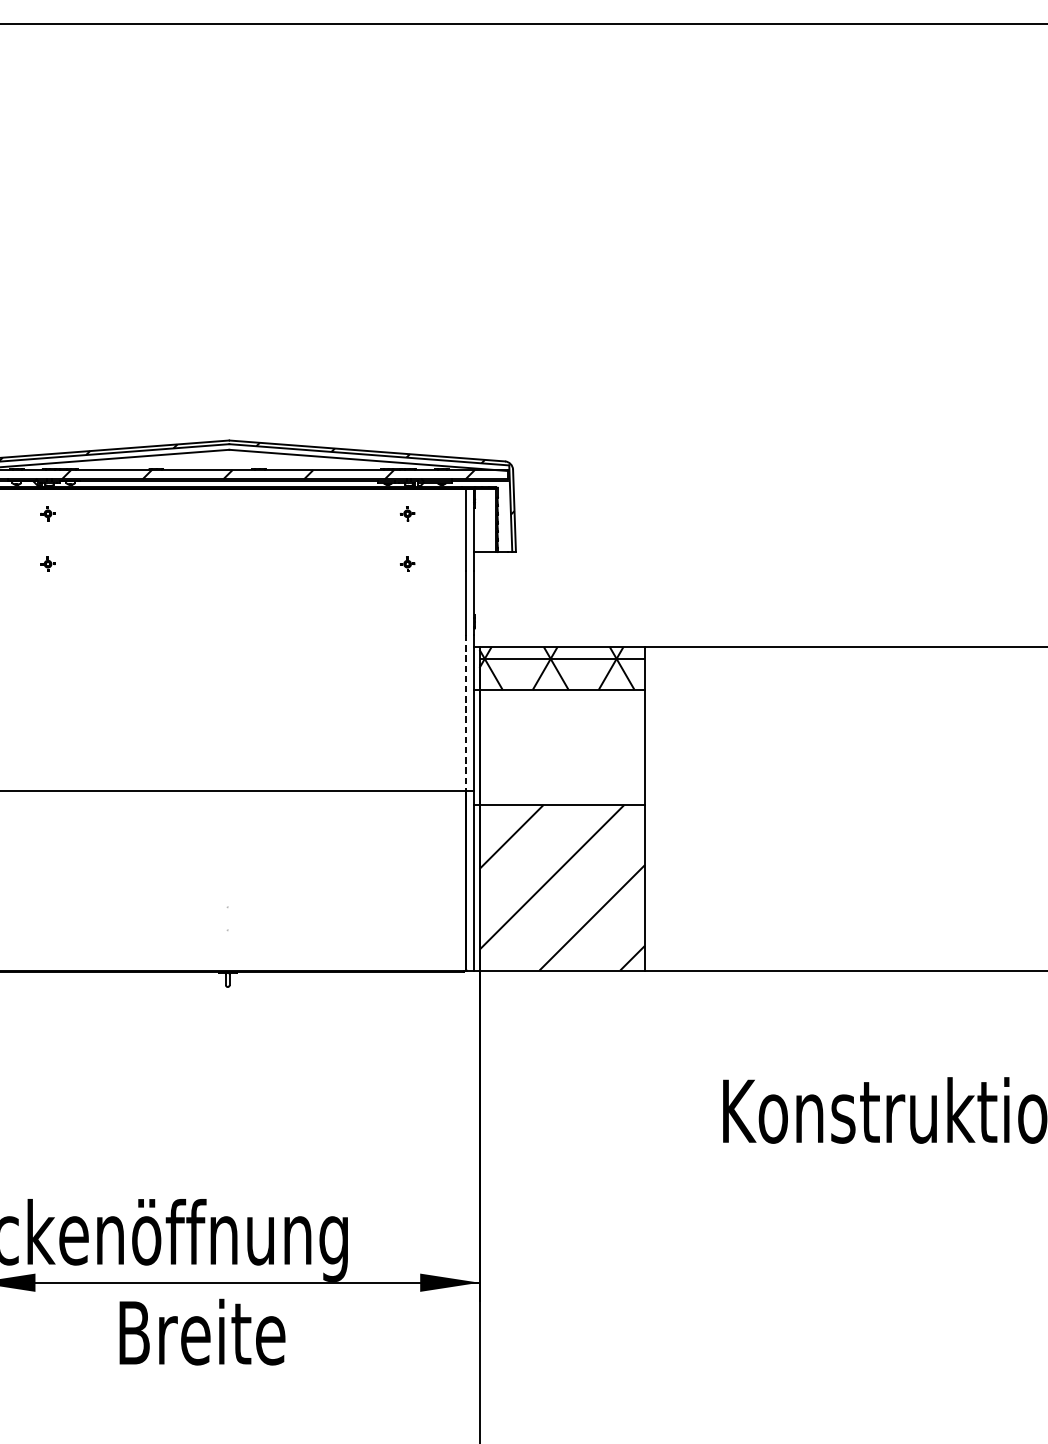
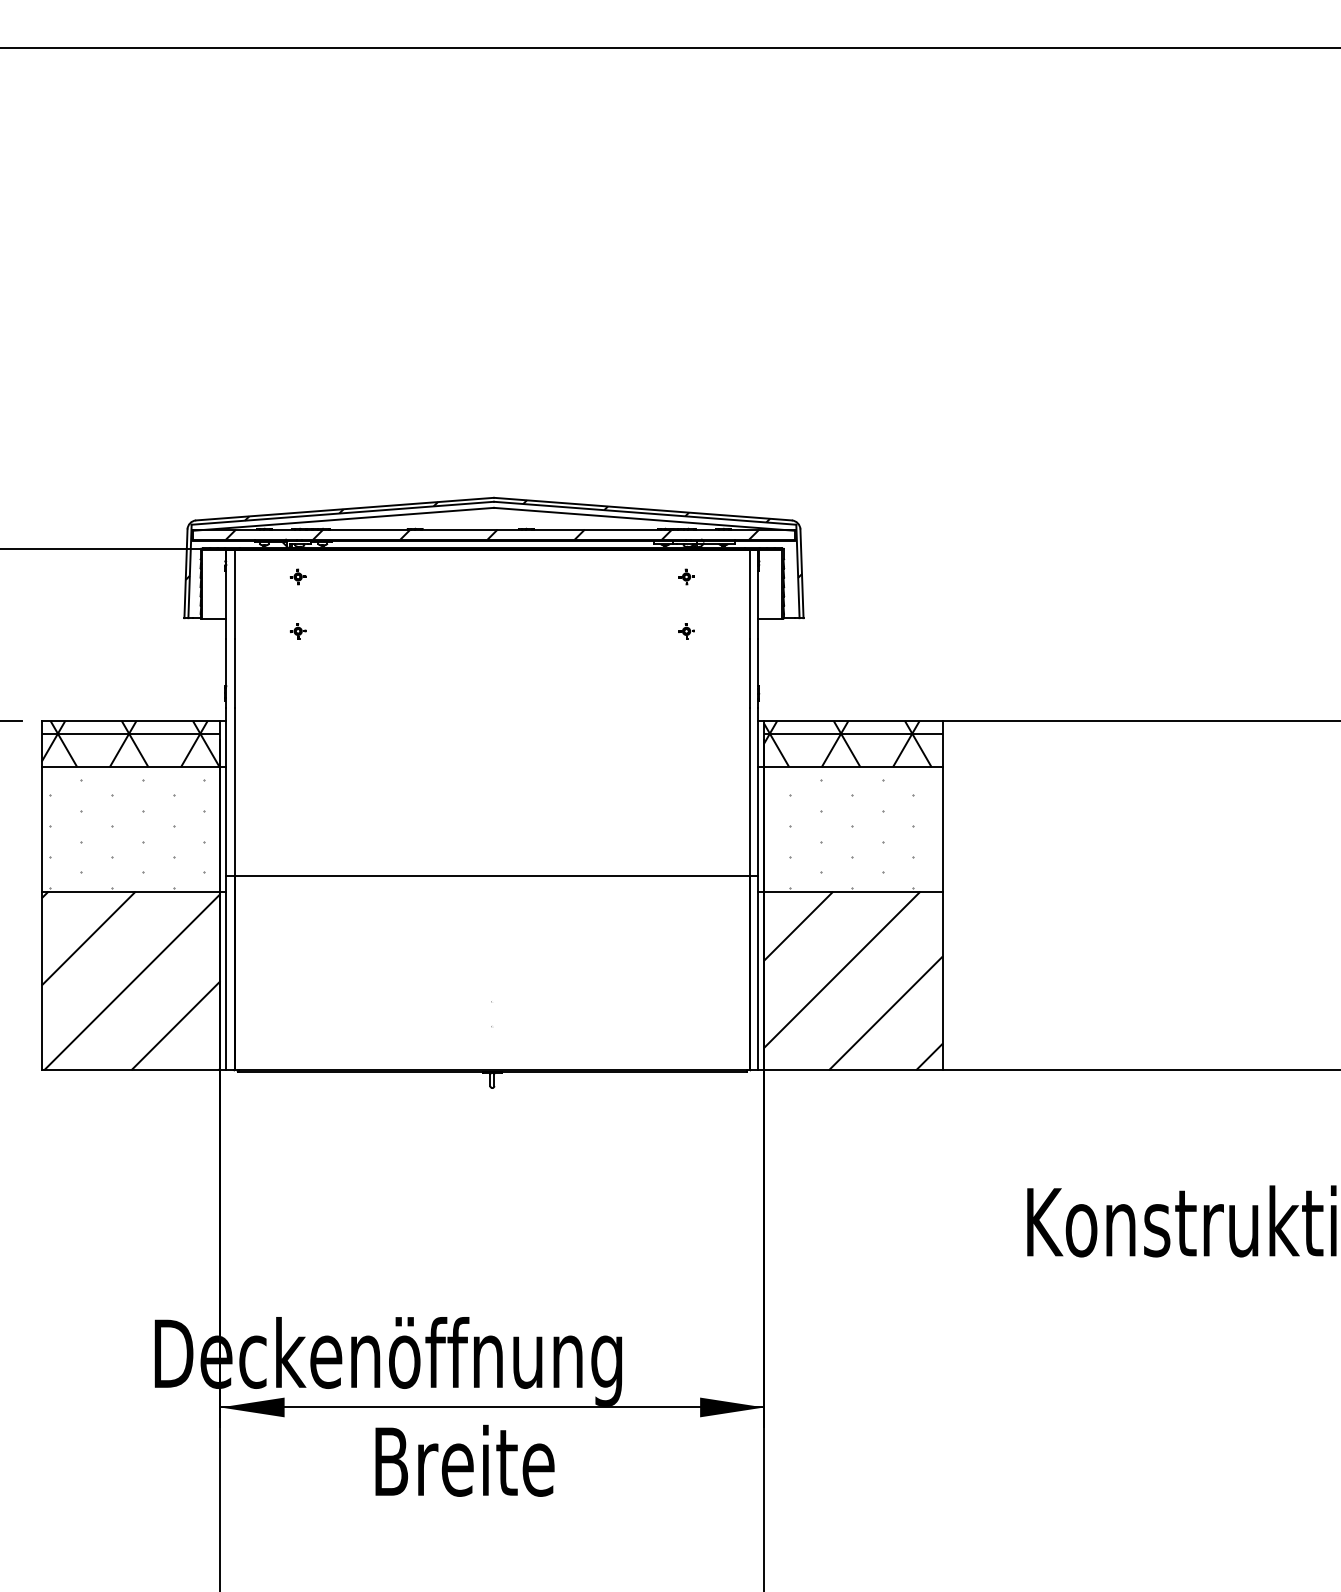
line: (465, 713) -> (749, 792), dashed -> solid
hatch: (560, 751) -> (851, 833), added

